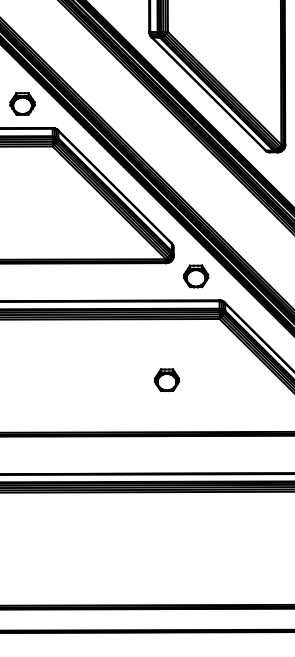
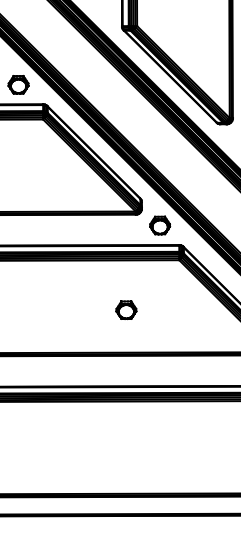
part: (167, 380) -> (126, 310), moved

